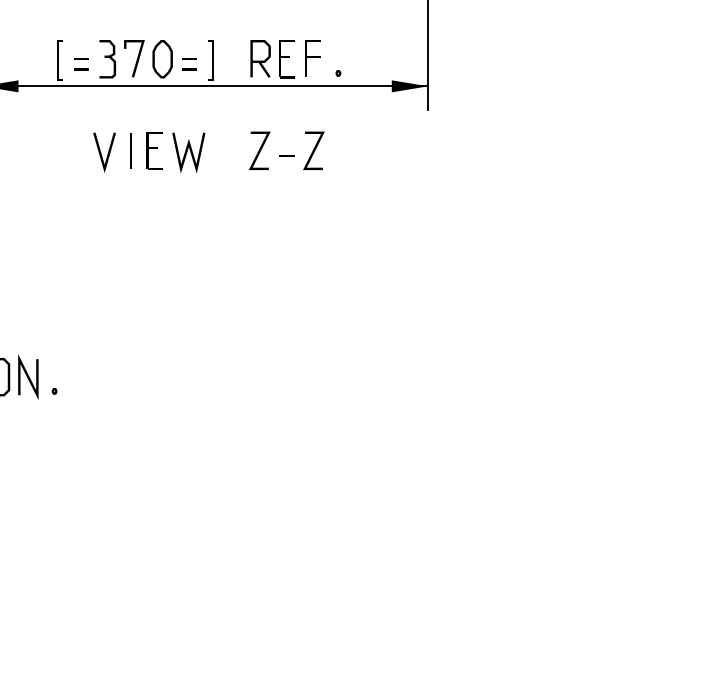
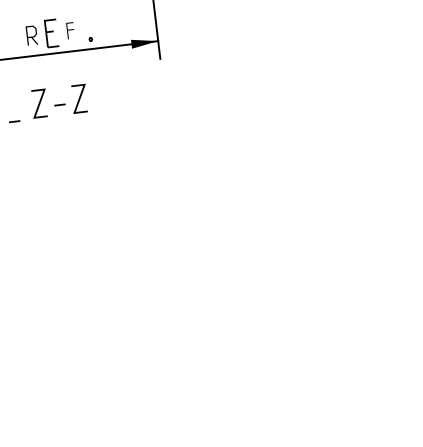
part: (260, 58) -> (31, 35), size x0.7
part: (312, 58) -> (70, 30), size x0.6
line: (223, 170) -> (14, 121), added

